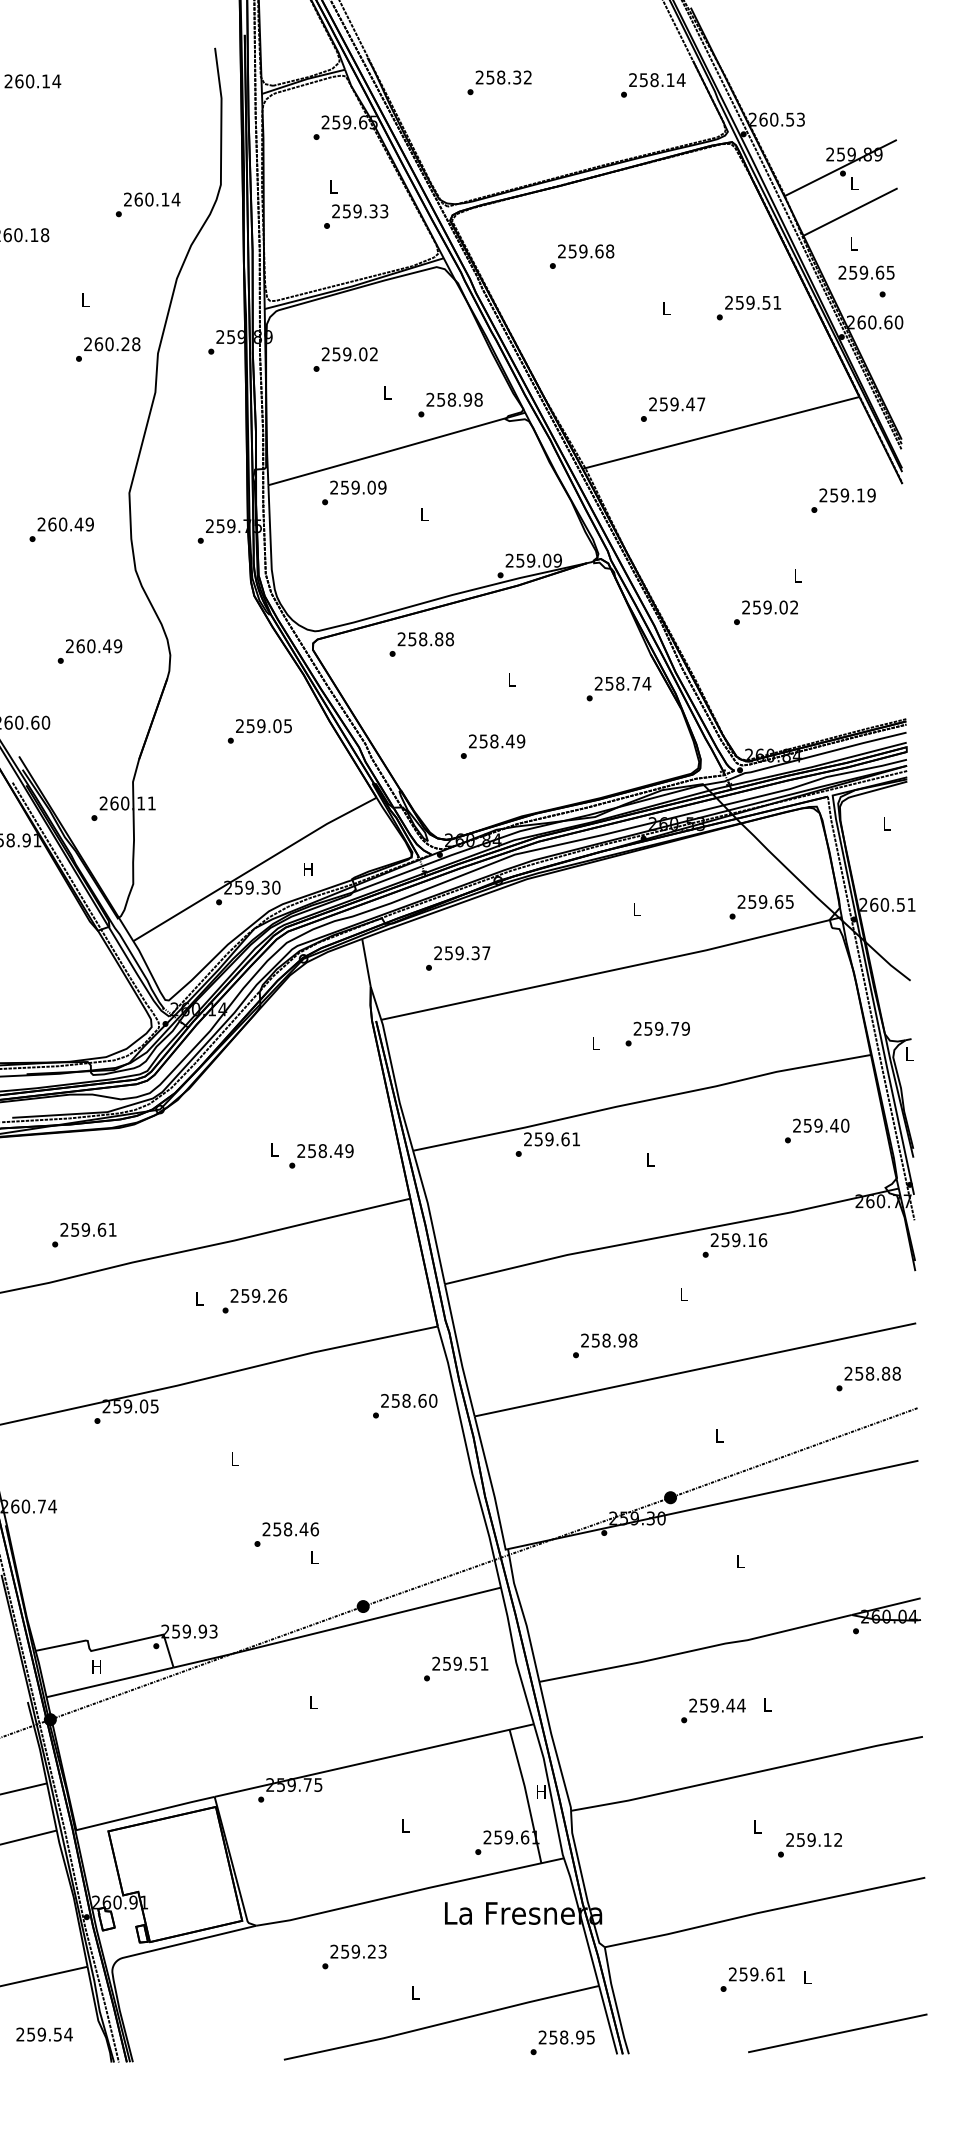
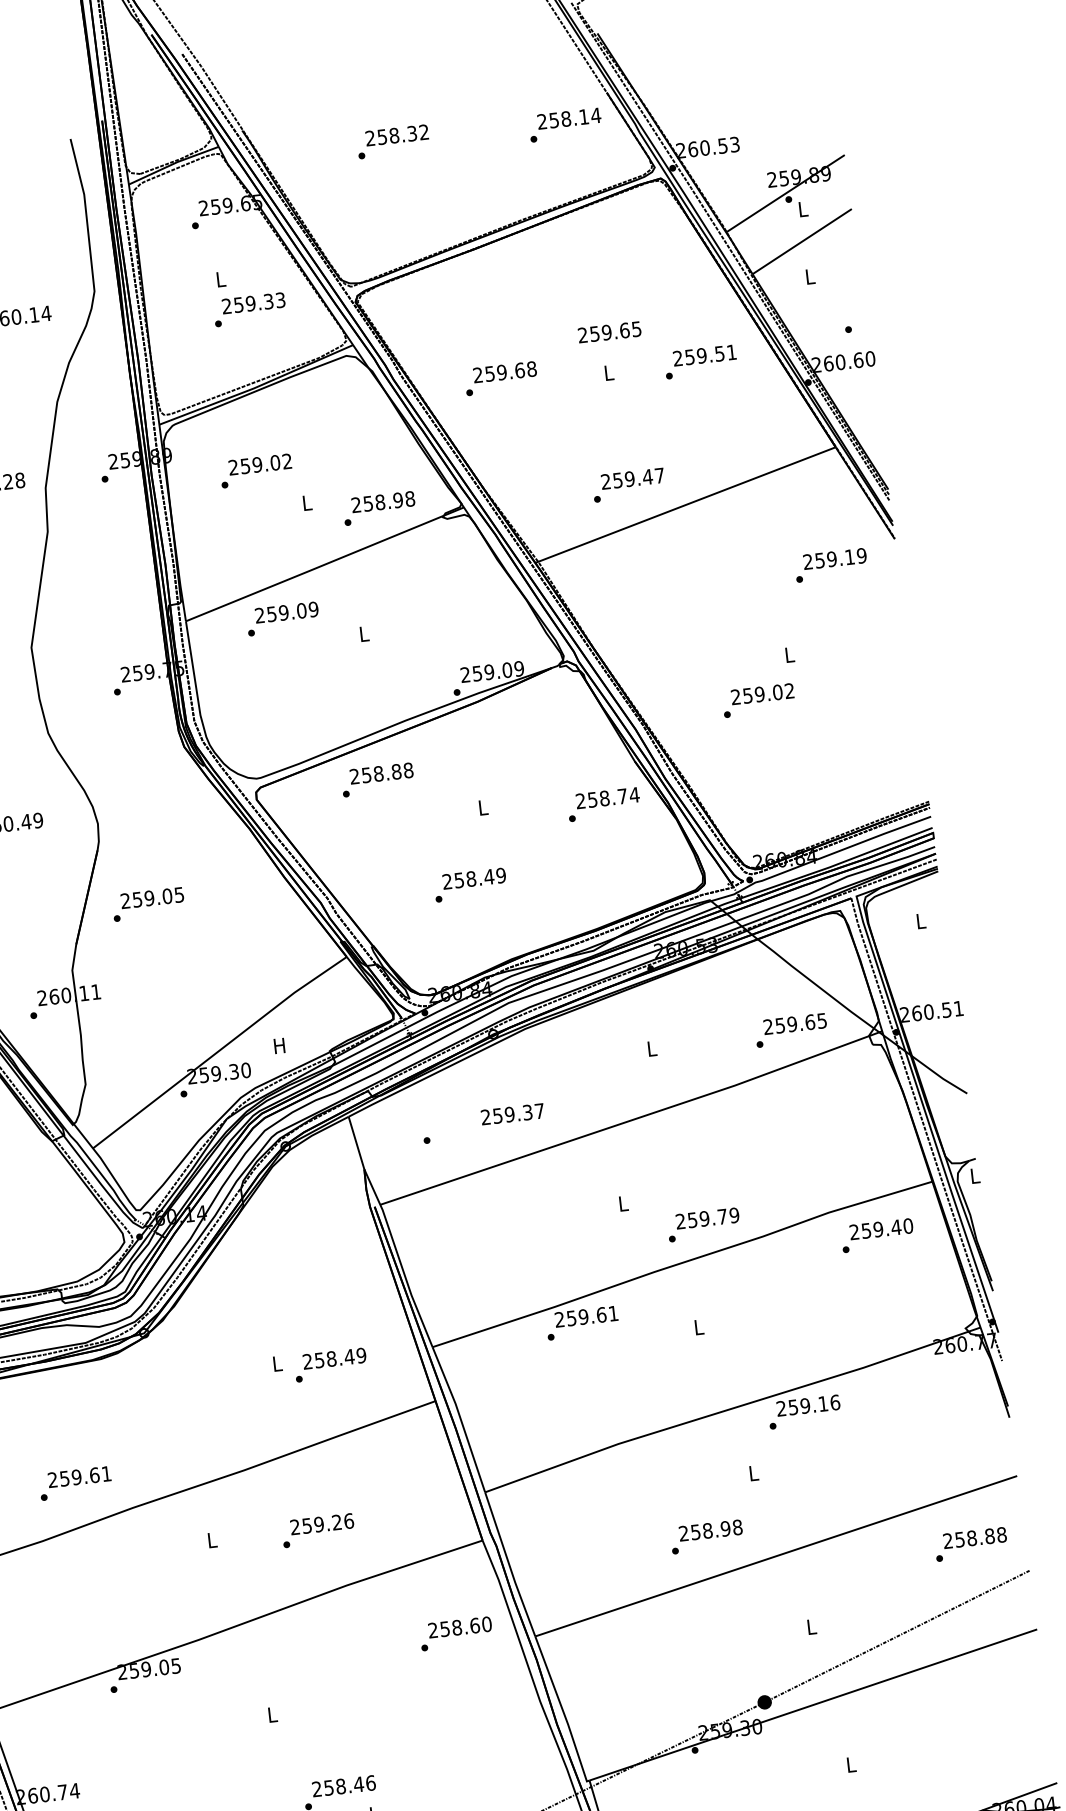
text: (582, 256) -> (501, 378), moved
text: (866, 272) -> (609, 332), moved
text: (259, 731) -> (148, 904), moved
text: (462, 953) -> (513, 1114), moved
text: (657, 1033) -> (703, 1224), moved
text: (817, 1130) -> (877, 1234), moved
text: (254, 1301) -> (318, 1530), moved
text: (605, 1345) -> (707, 1536), moved

